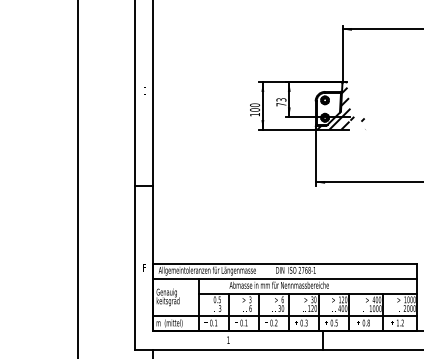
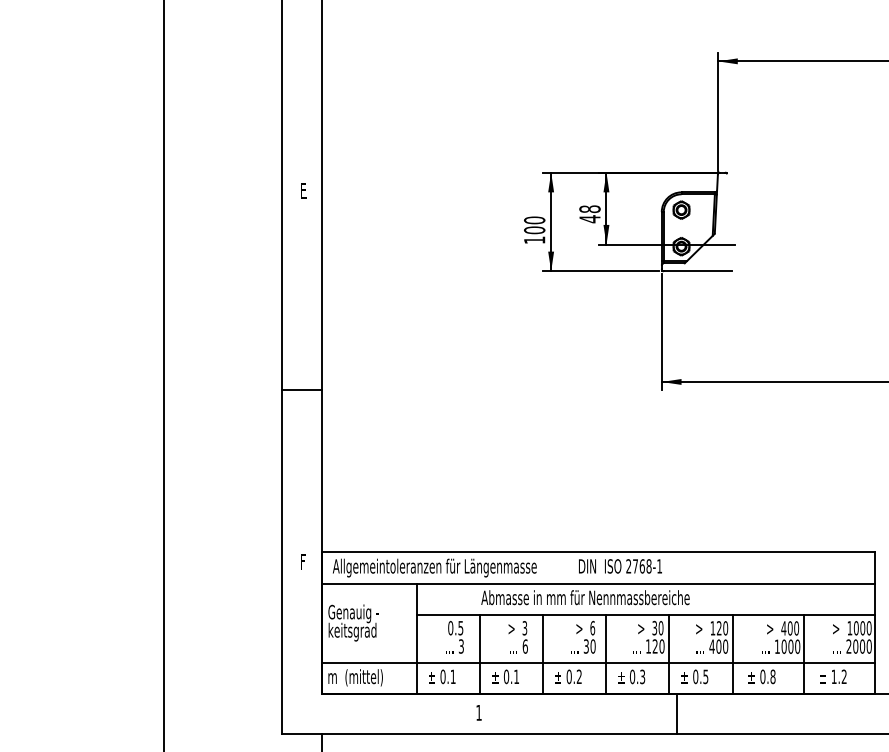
text: (281, 102) -> (590, 214), 73 -> 48
hatch: (341, 108) -> (715, 227), removed

